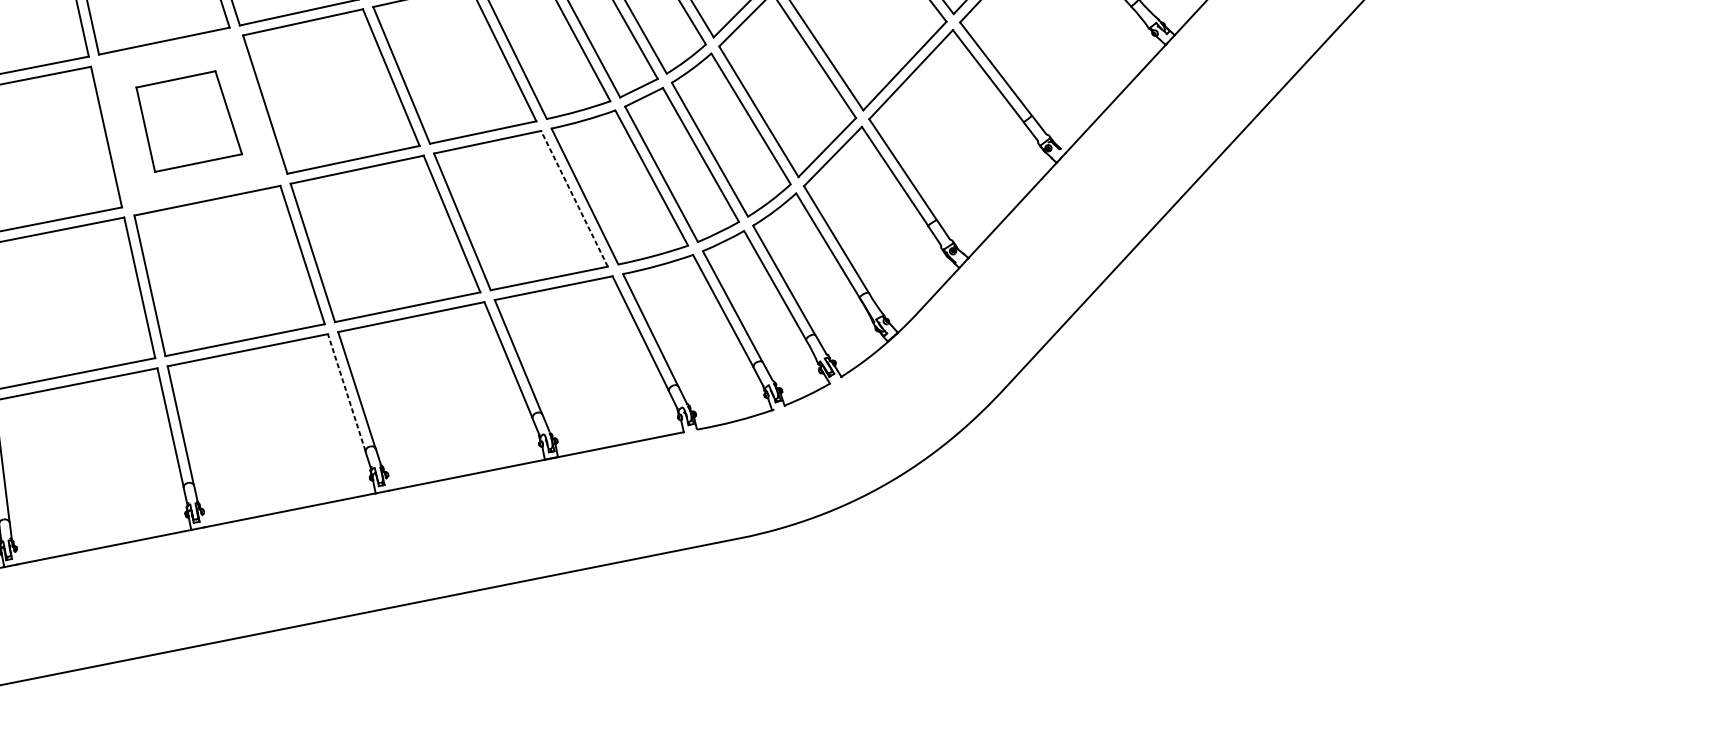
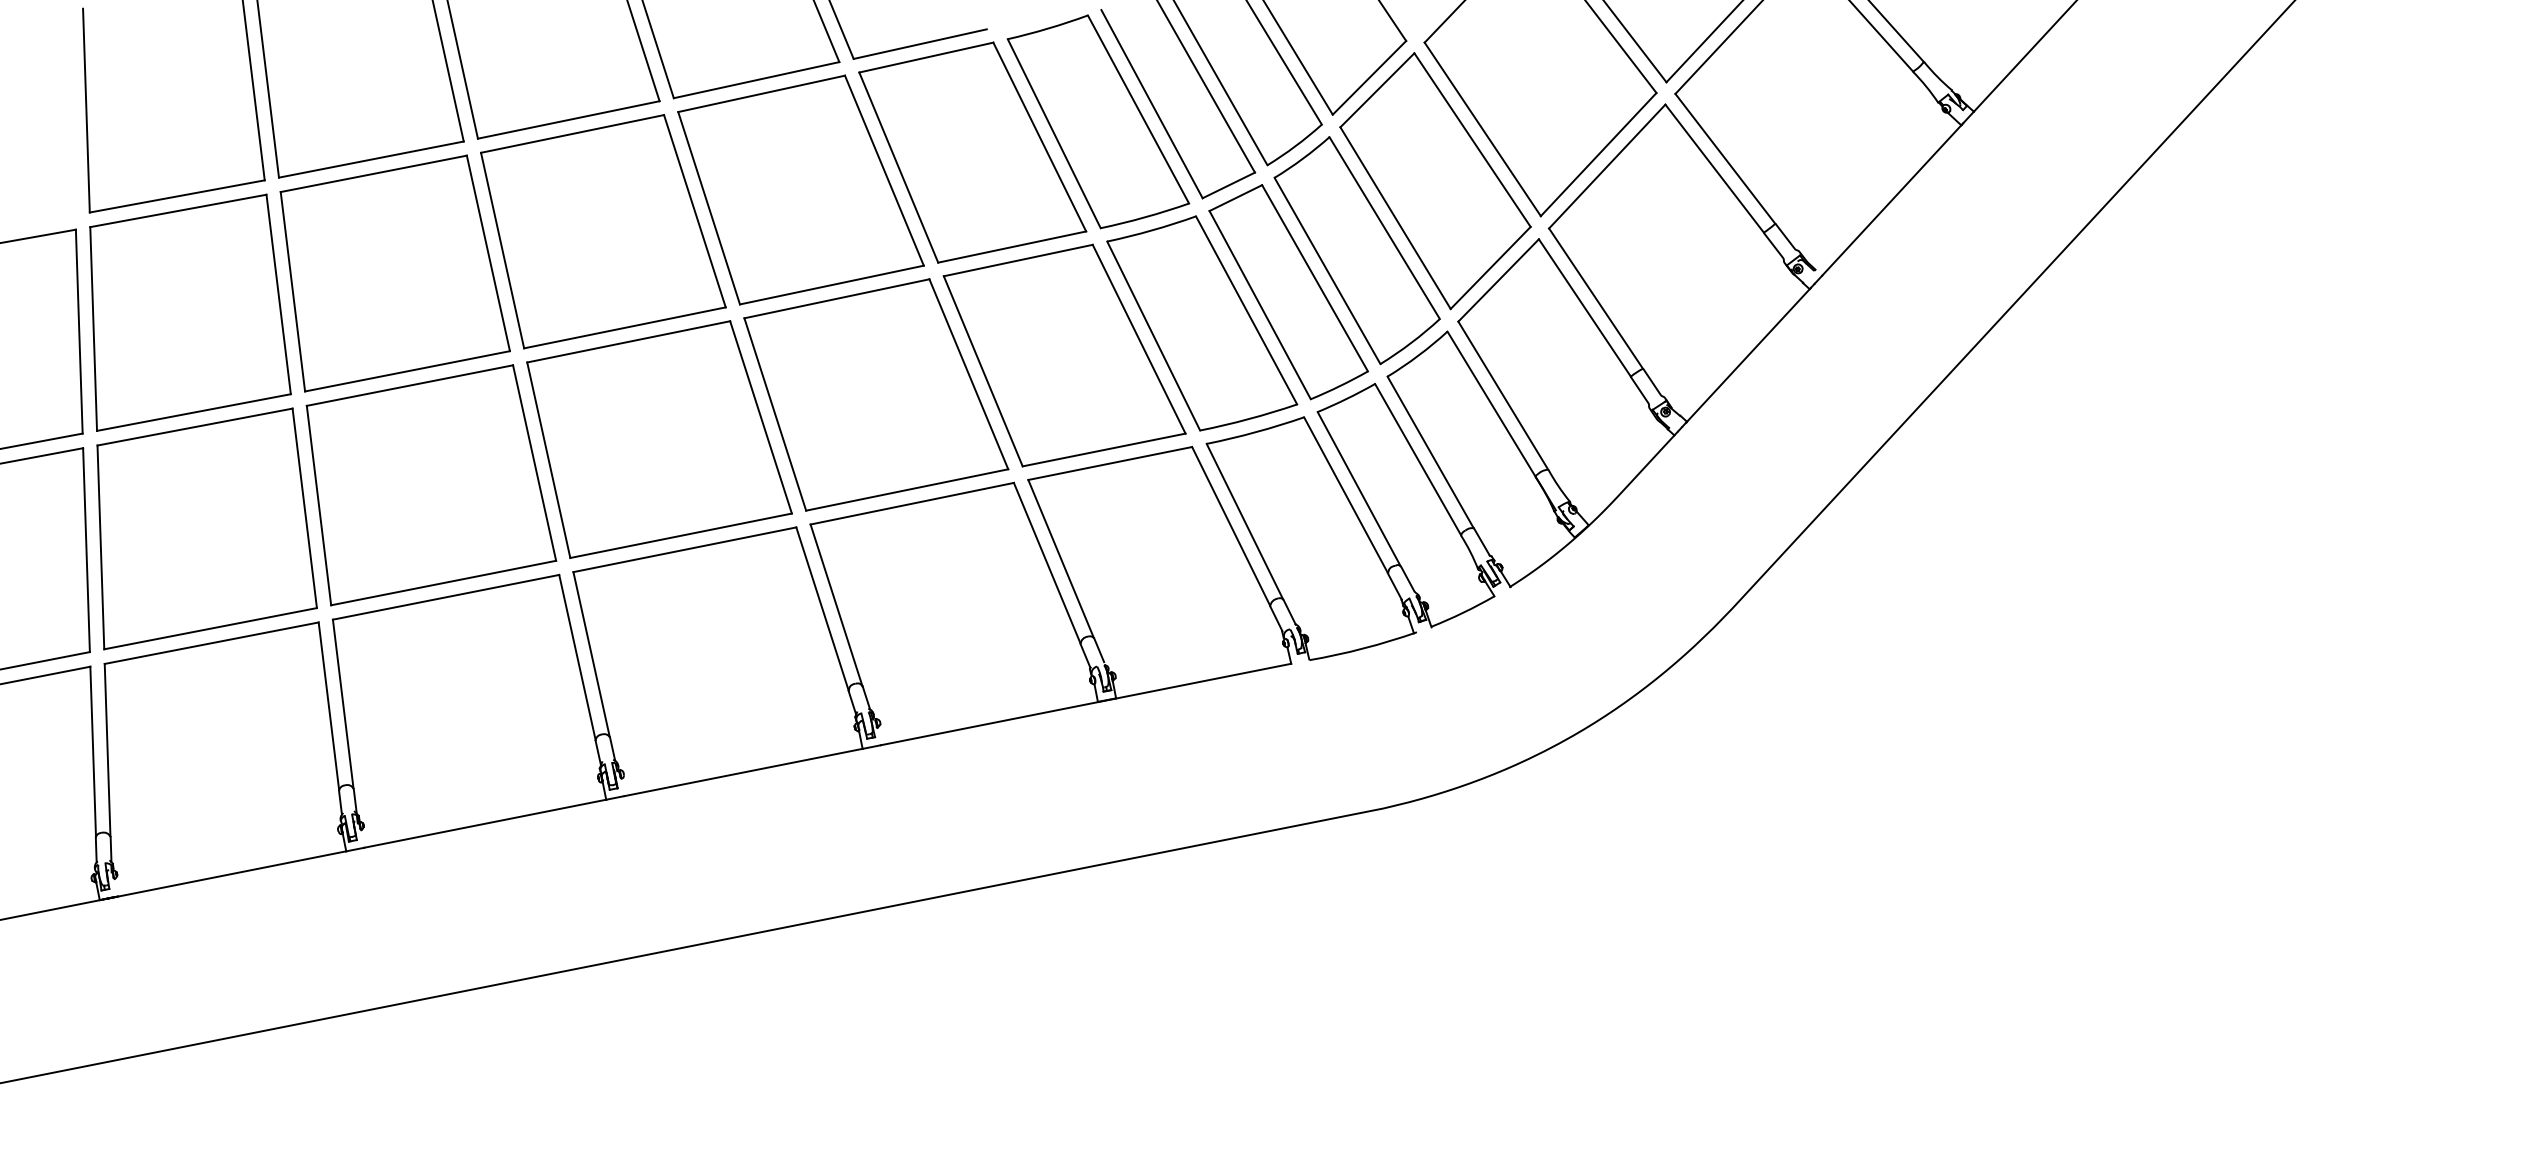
part: (189, 121) -> (603, 231), size x1.67
line: (574, 198) -> (1138, 338), dashed -> solid
line: (346, 392) -> (822, 608), dashed -> solid

